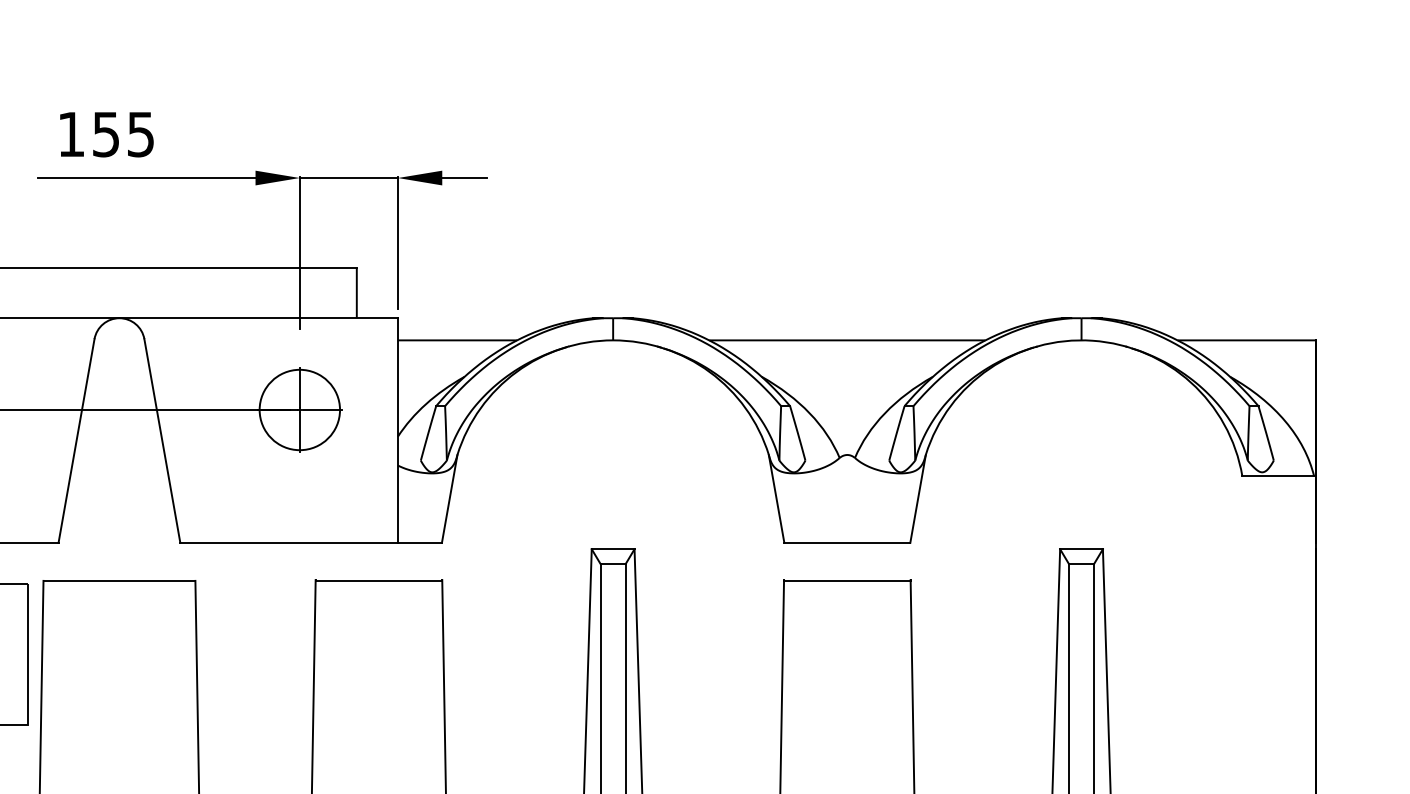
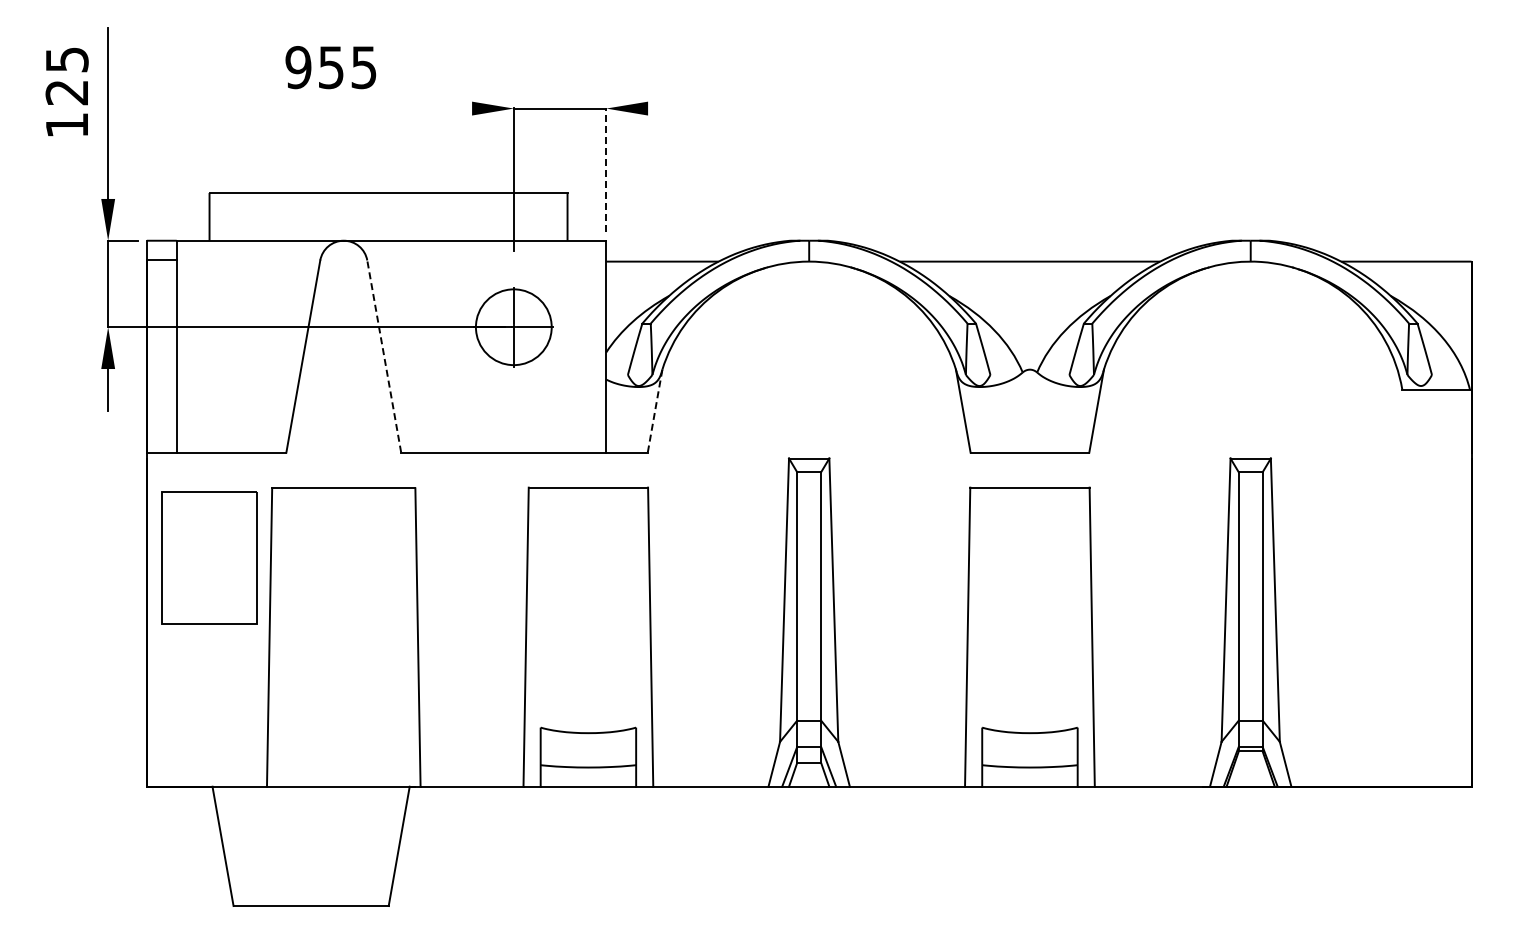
text: (71, 134) -> (298, 67), 155 -> 955
line: (146, 177) -> (369, 108), removed
line: (463, 177) -> (668, 108), removed
line: (398, 242) -> (606, 169), solid -> dashed
line: (162, 441) -> (384, 356), solid -> dashed
line: (450, 499) -> (655, 411), solid -> dashed

